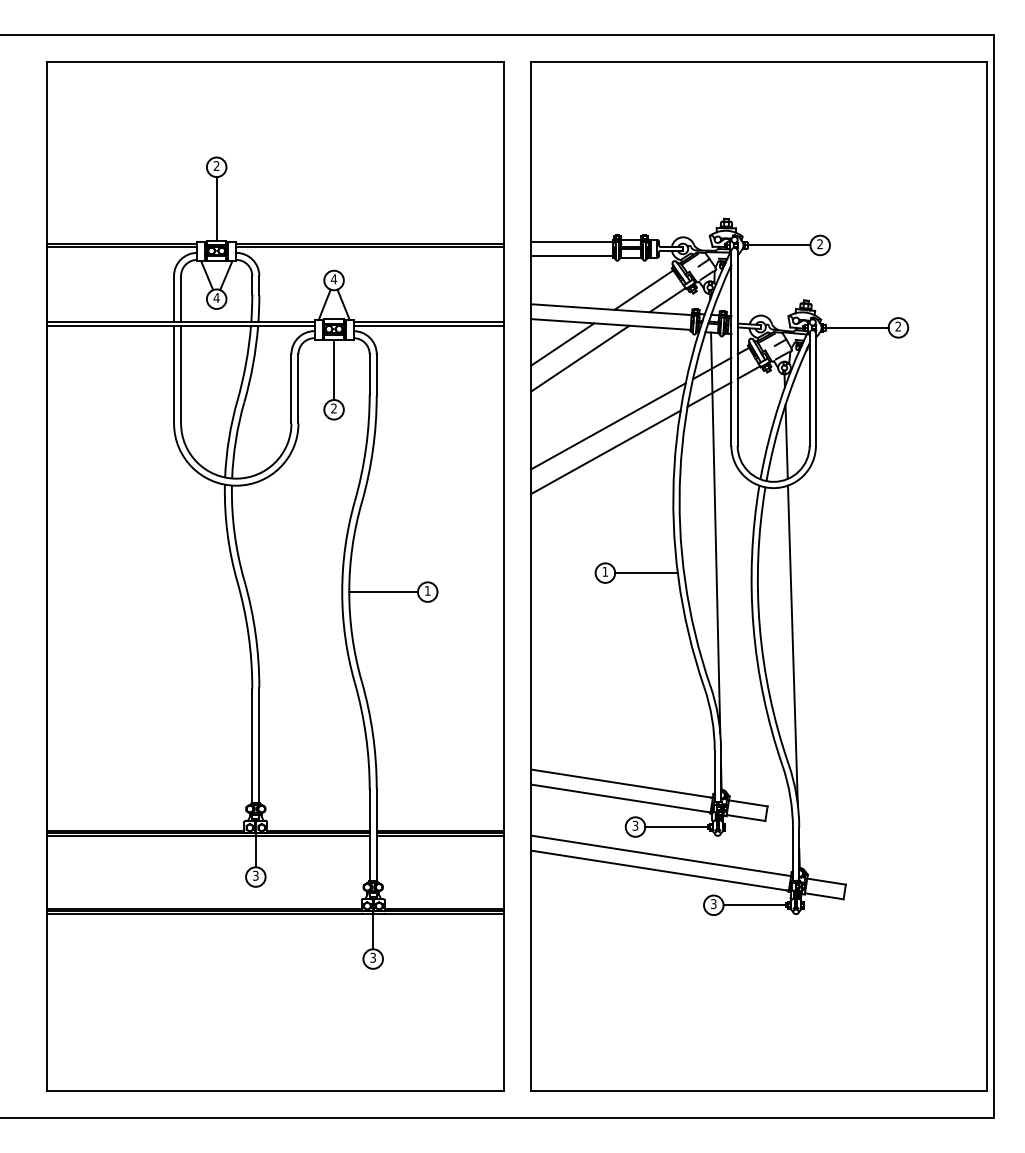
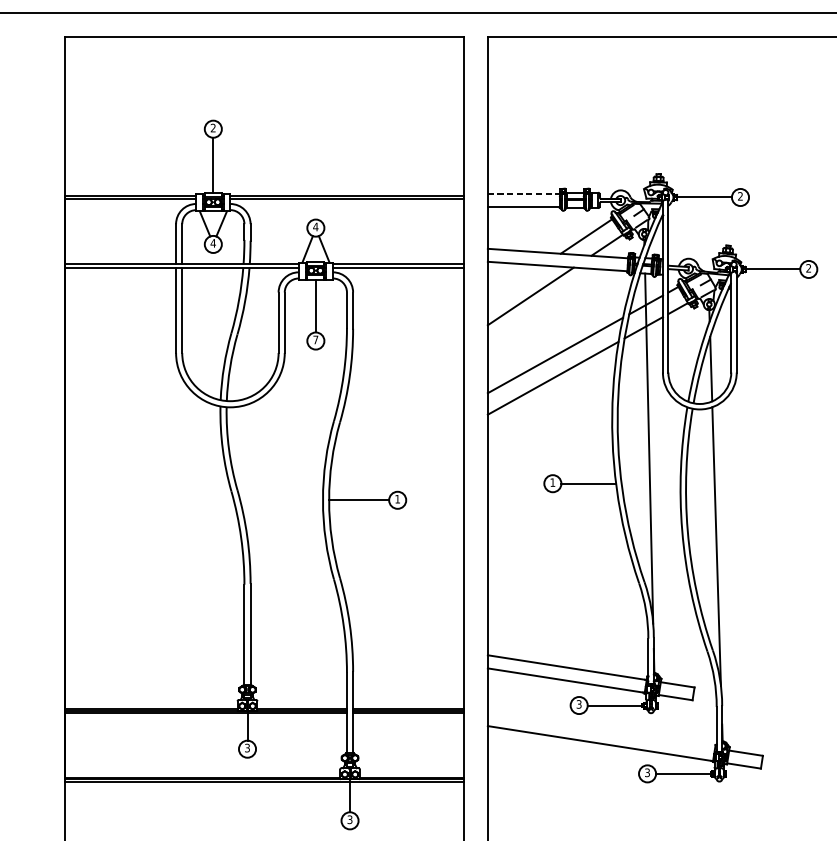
line: (572, 241) -> (524, 194), solid -> dashed
line: (562, 344) -> (515, 284), removed
text: (333, 408) -> (315, 339), 2 -> 7
line: (660, 855) -> (600, 730), removed

